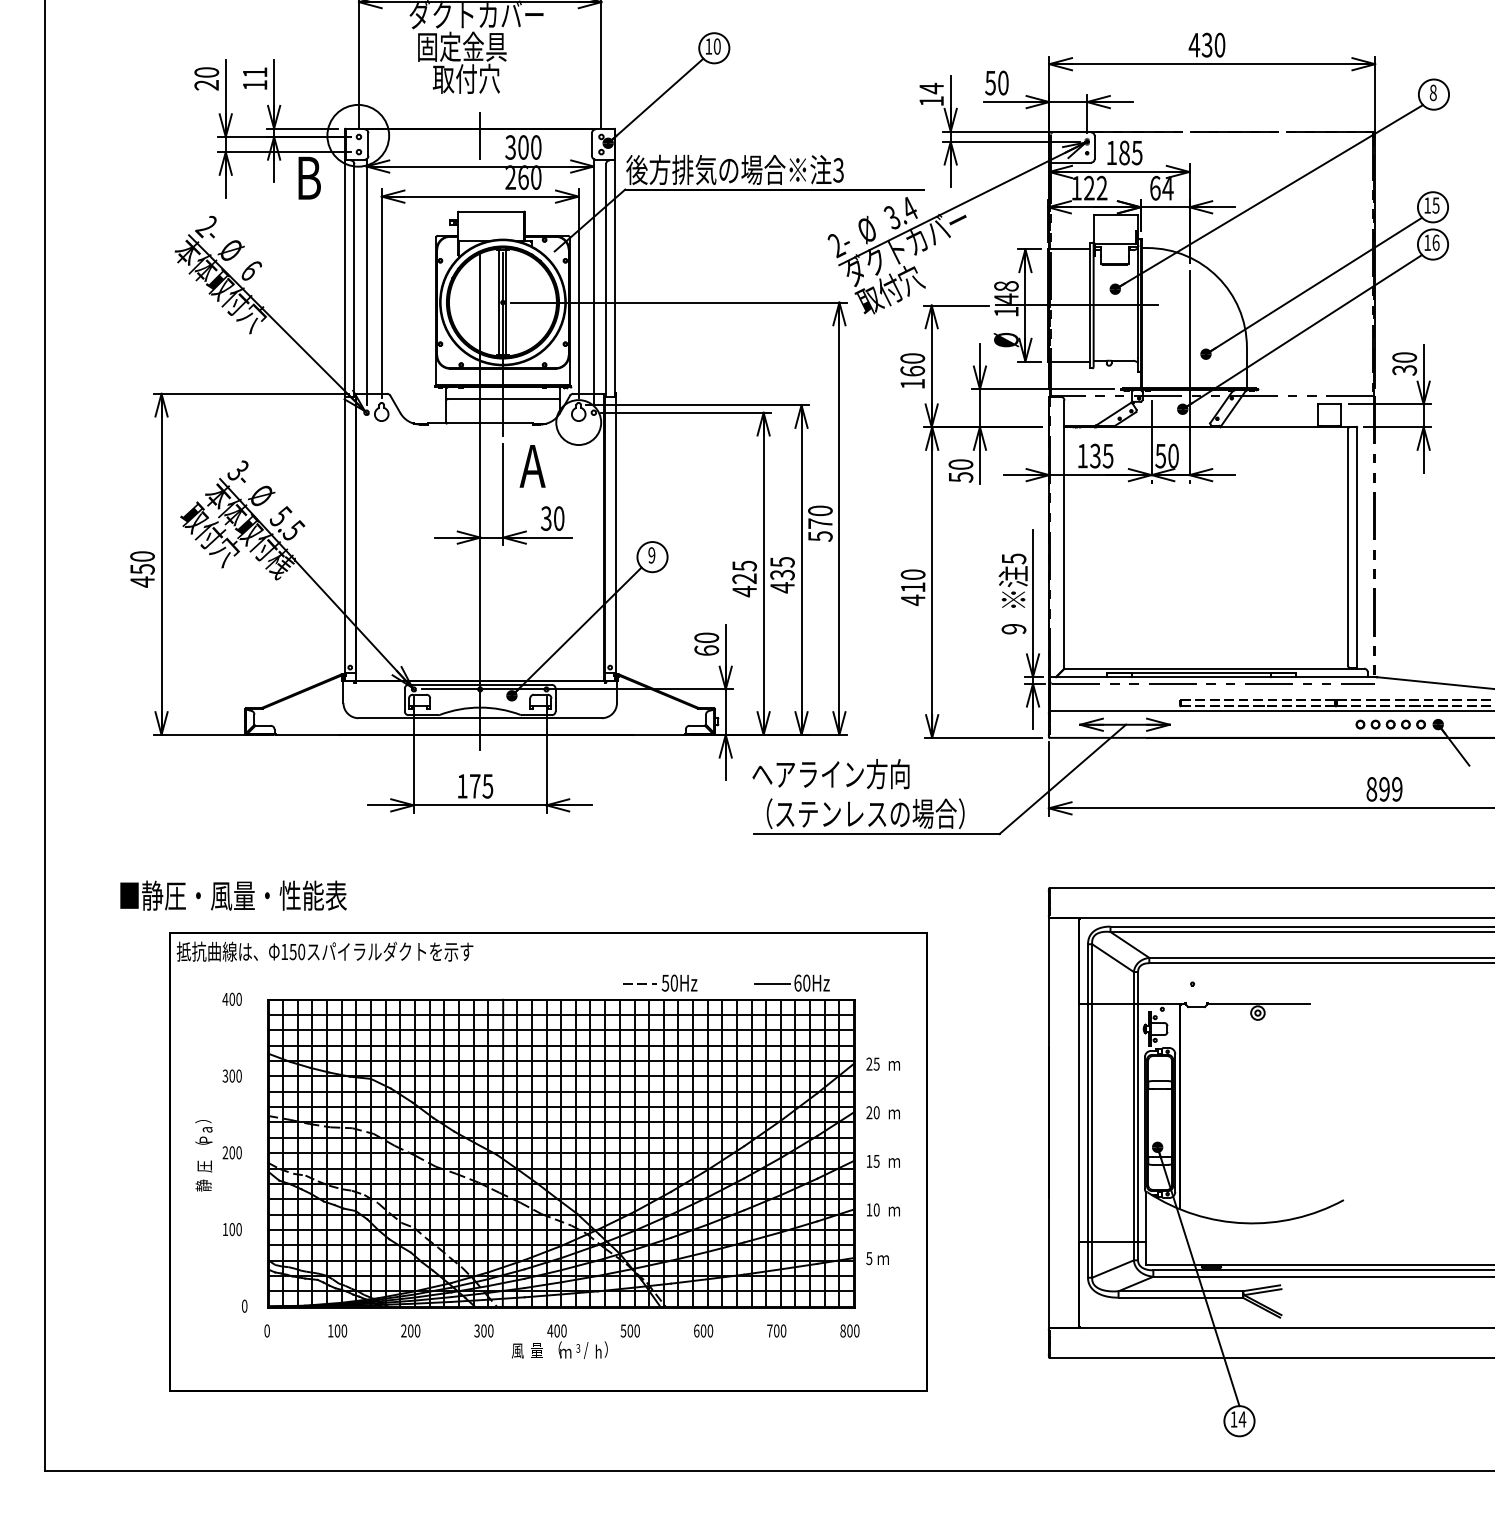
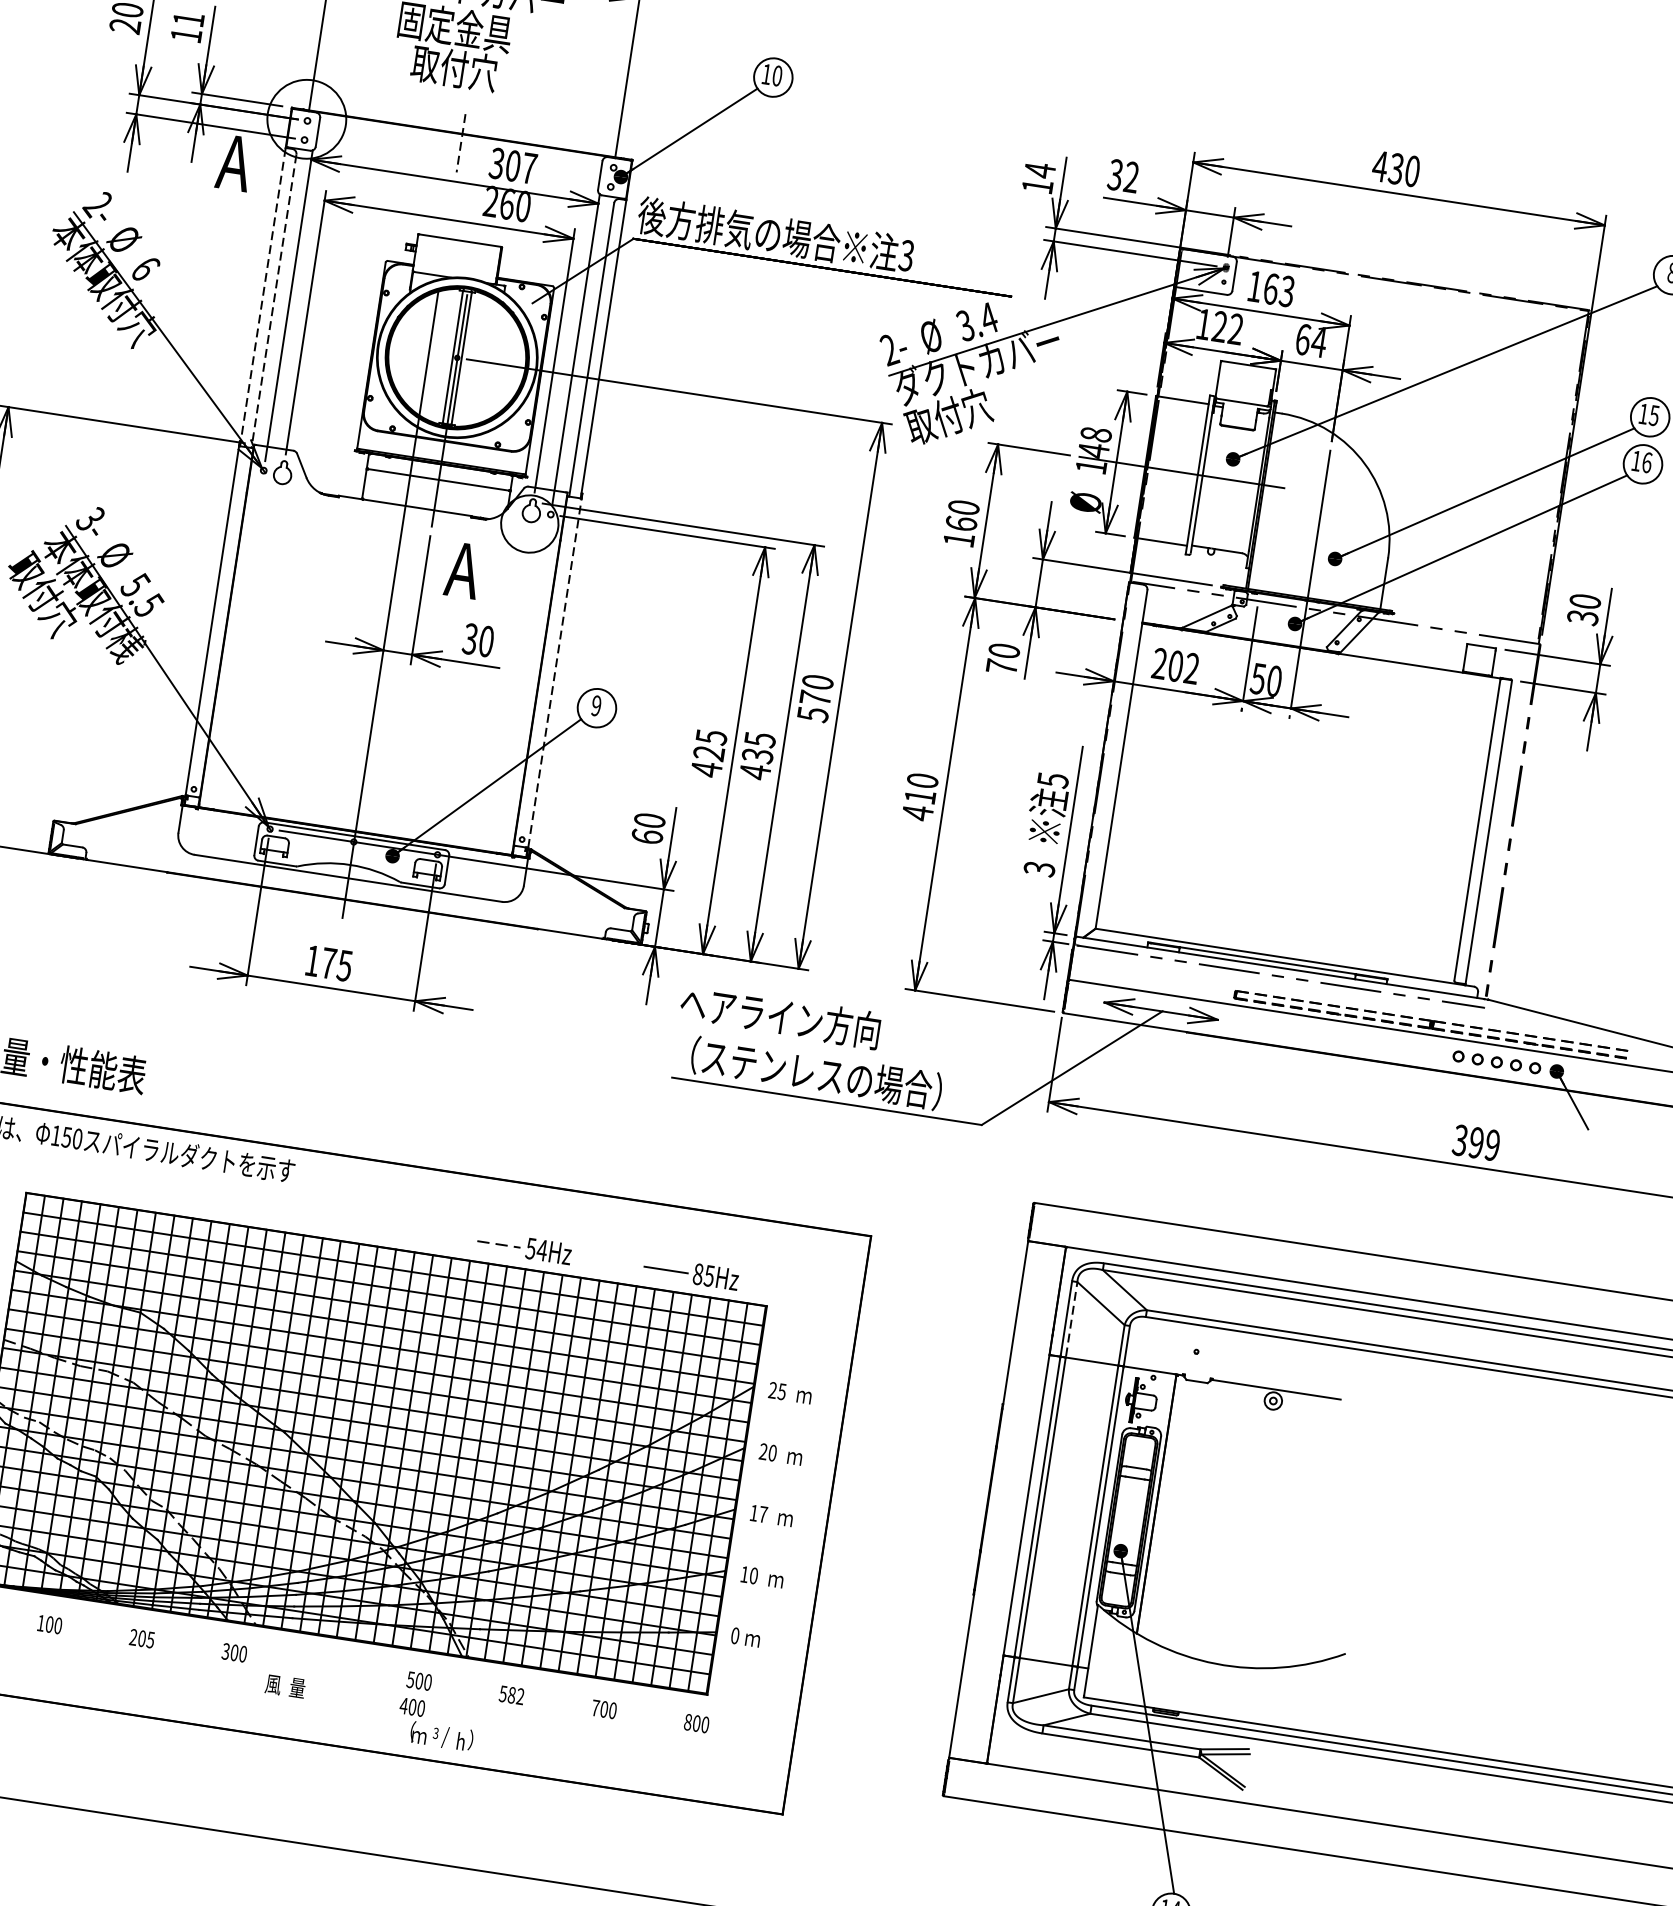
text: (996, 82) -> (1123, 175), 50 -> 32
line: (480, 136) -> (461, 143), solid -> dashed
text: (536, 147) -> (529, 168), 300 -> 307
text: (1130, 152) -> (1278, 289), 185 -> 163
text: (307, 177) -> (234, 162), B -> A
line: (345, 279) -> (262, 298), solid -> dashed
line: (354, 280) -> (274, 301), solid -> dashed
text: (1095, 455) -> (1176, 665), 135 -> 202
text: (961, 477) -> (1002, 667), 50 -> 70
line: (615, 534) -> (554, 672), solid -> dashed
text: (1014, 629) -> (1040, 869), 9 -> 3
text: (1371, 789) -> (1460, 1140), 899 -> 399
line: (1092, 973) -> (1072, 1319), solid -> dashed
text: (674, 982) -> (542, 1249), 50Hz -> 54Hz
text: (802, 982) -> (704, 1274), 60Hz -> 85Hz
text: (876, 1161) -> (763, 1514), 15 -> 17
text: (869, 1258) -> (735, 1635), 5 -> 0
text: (417, 1330) -> (150, 1639), 200 -> 205
text: (703, 1330) -> (511, 1694), 600 -> 582
text: (577, 1341) -> (436, 1724), moved

